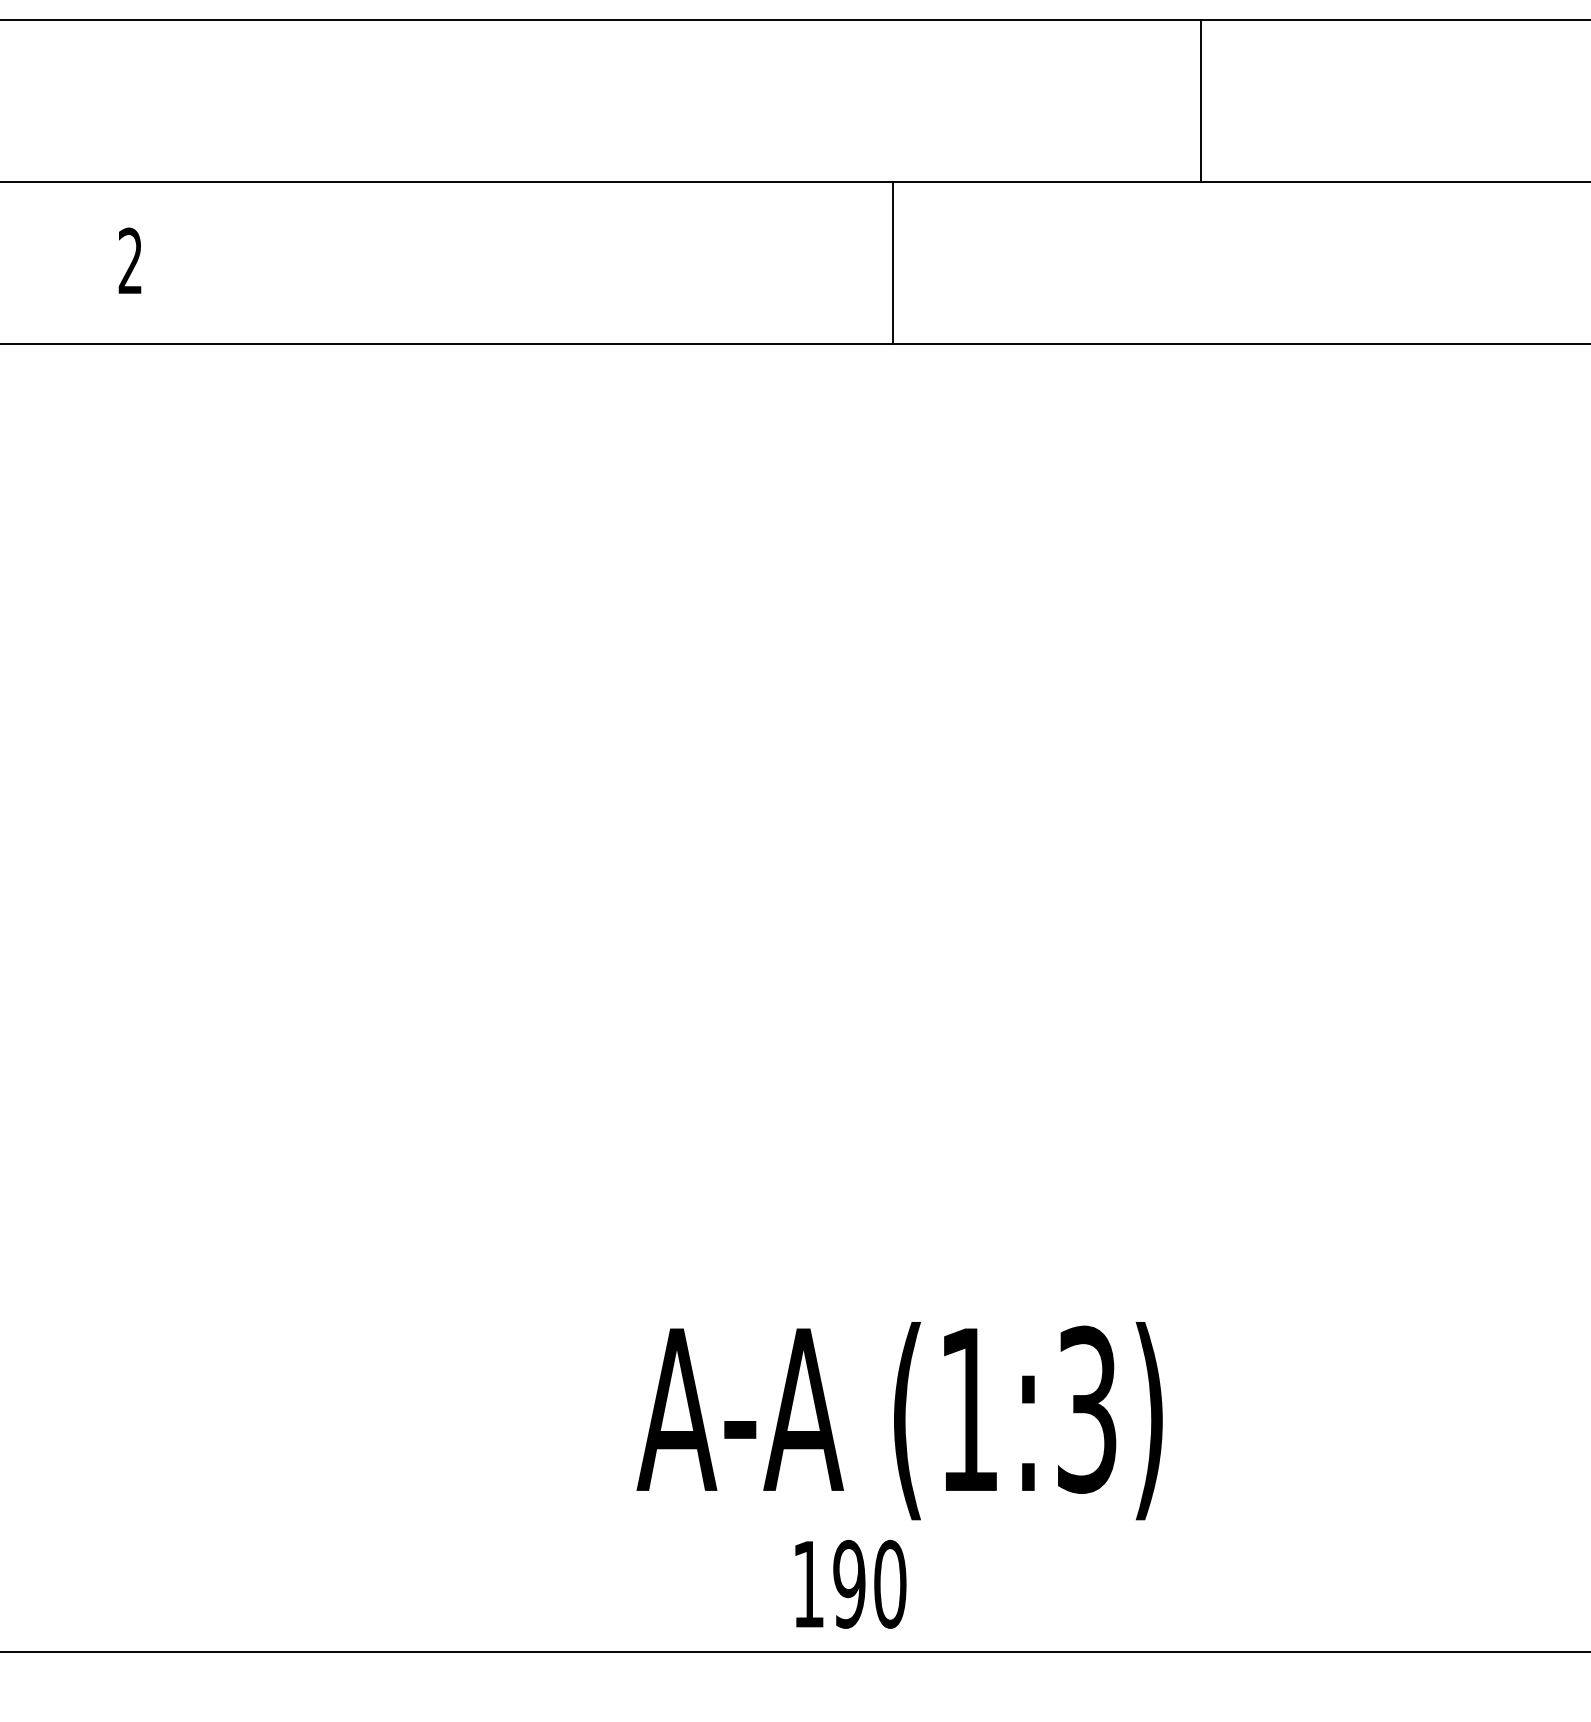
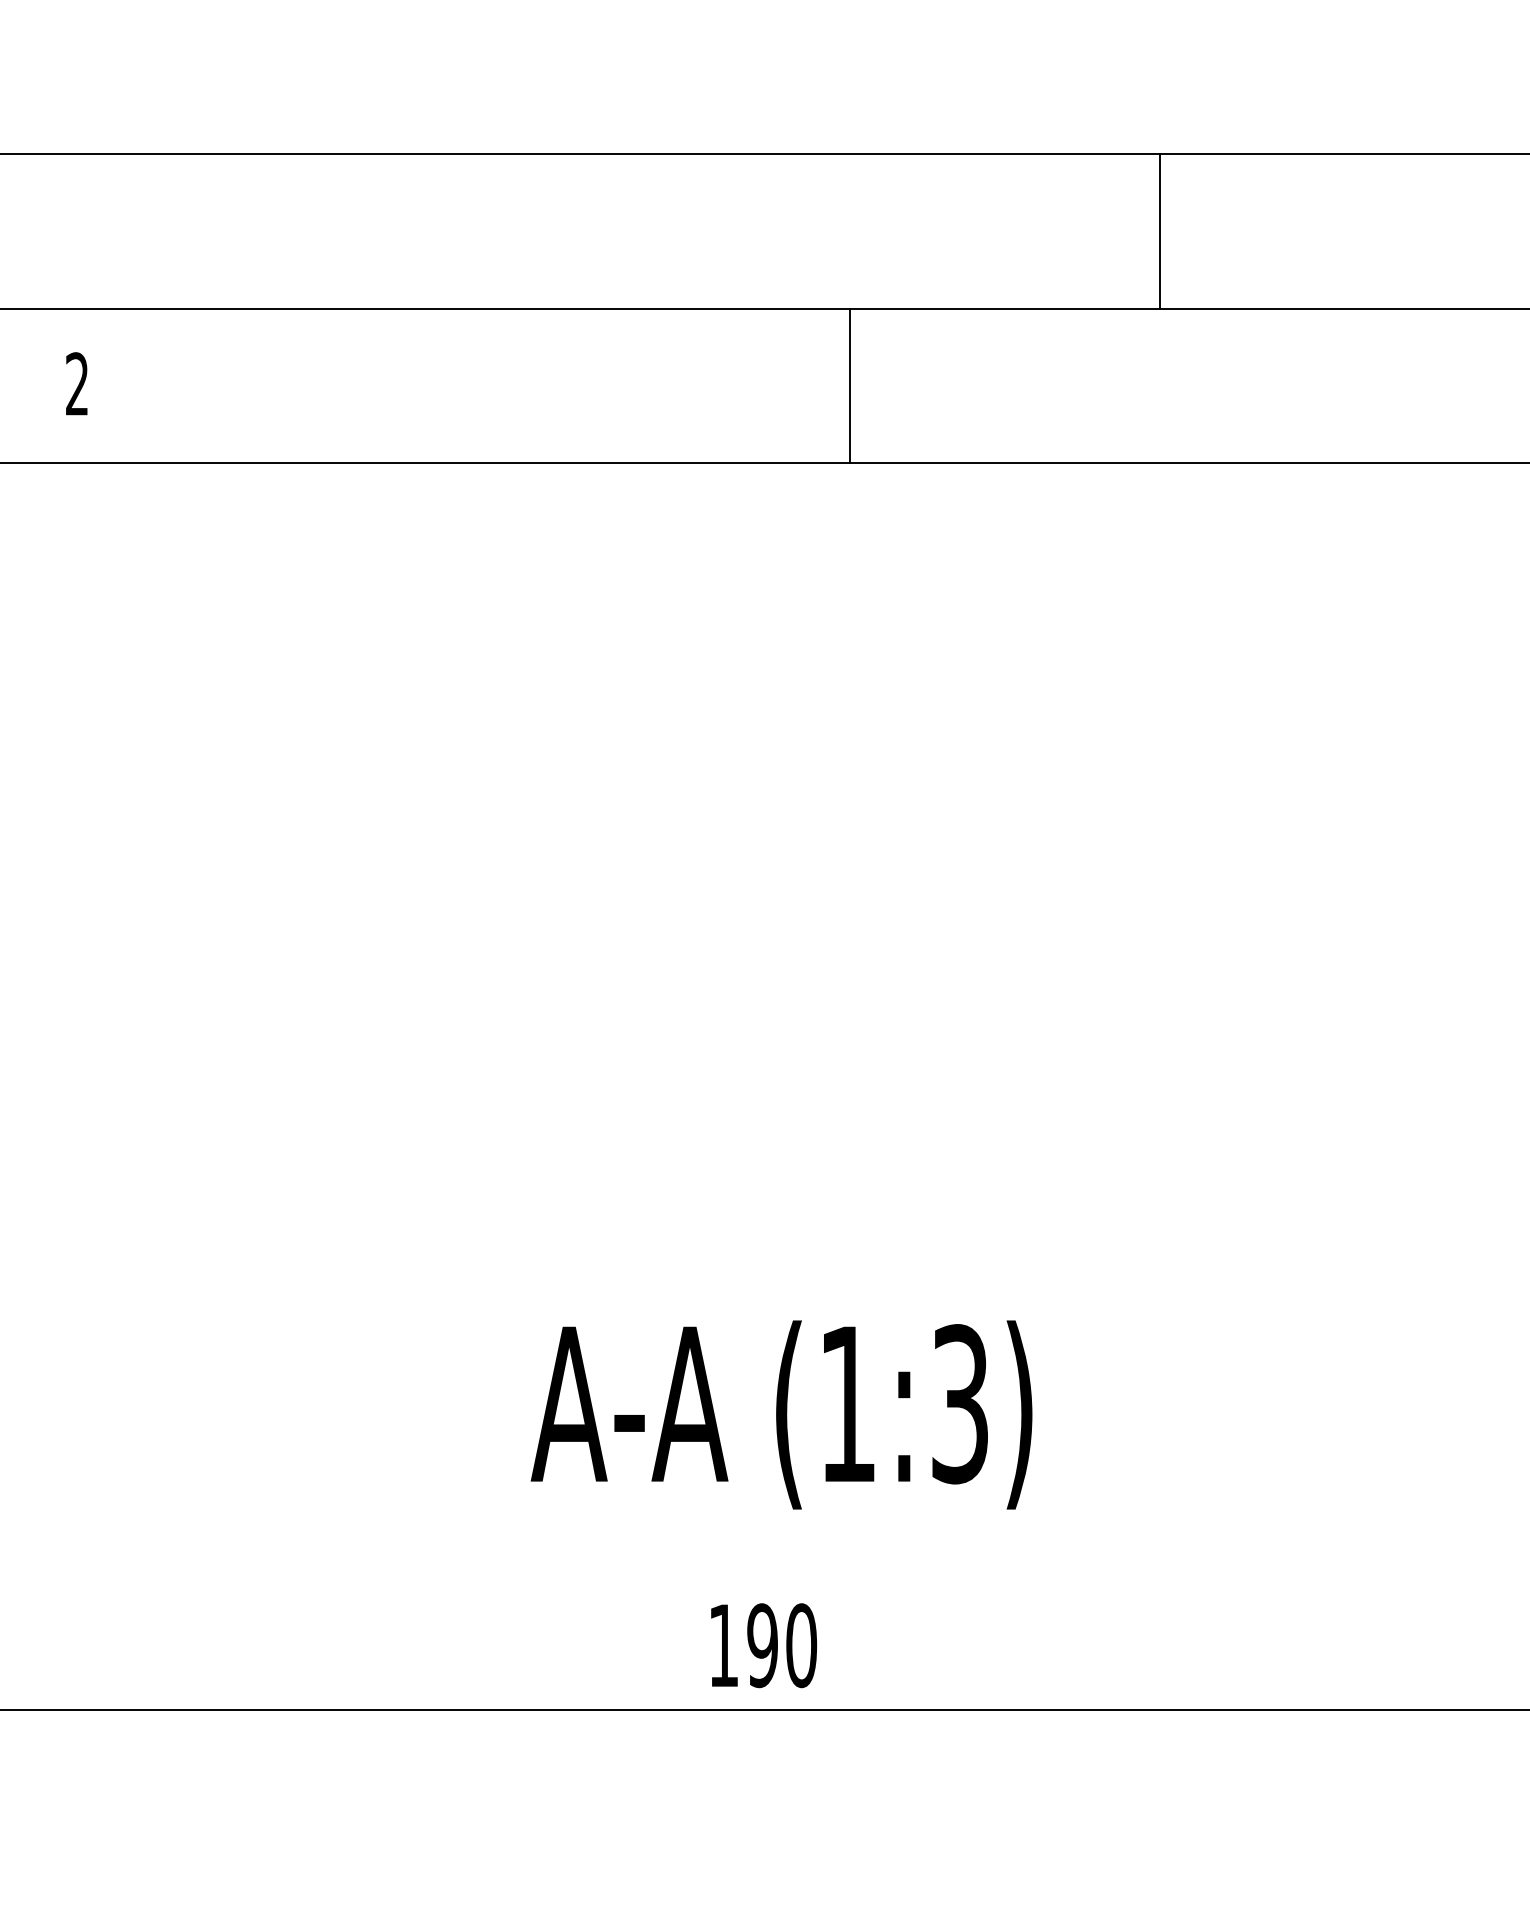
line: (1200, 99) -> (1159, 230), moved
line: (893, 262) -> (850, 385), moved
text: (899, 1420) -> (781, 1414), moved

